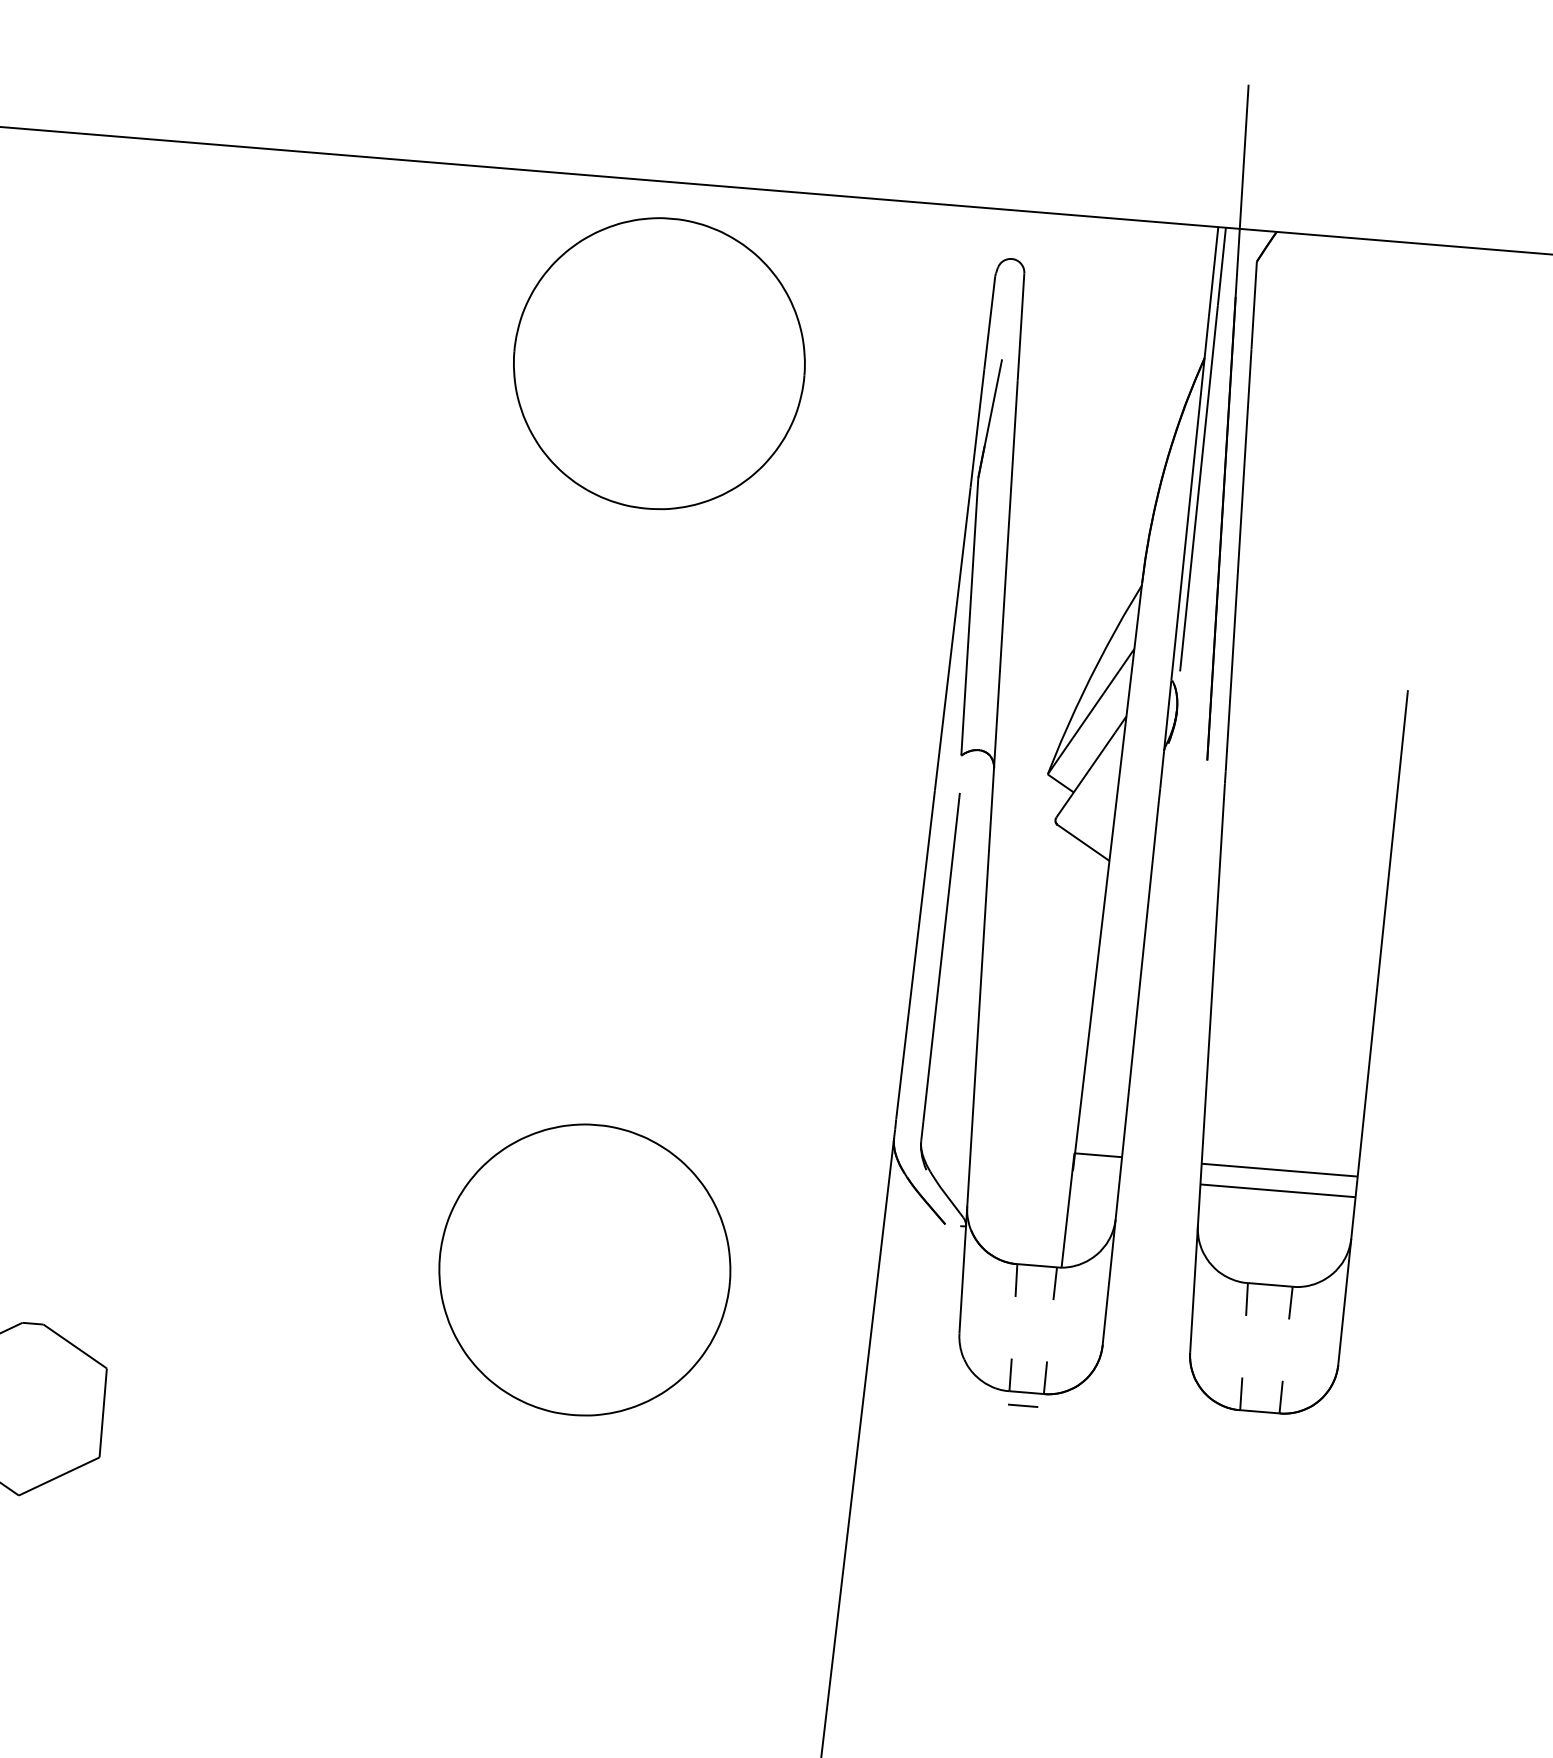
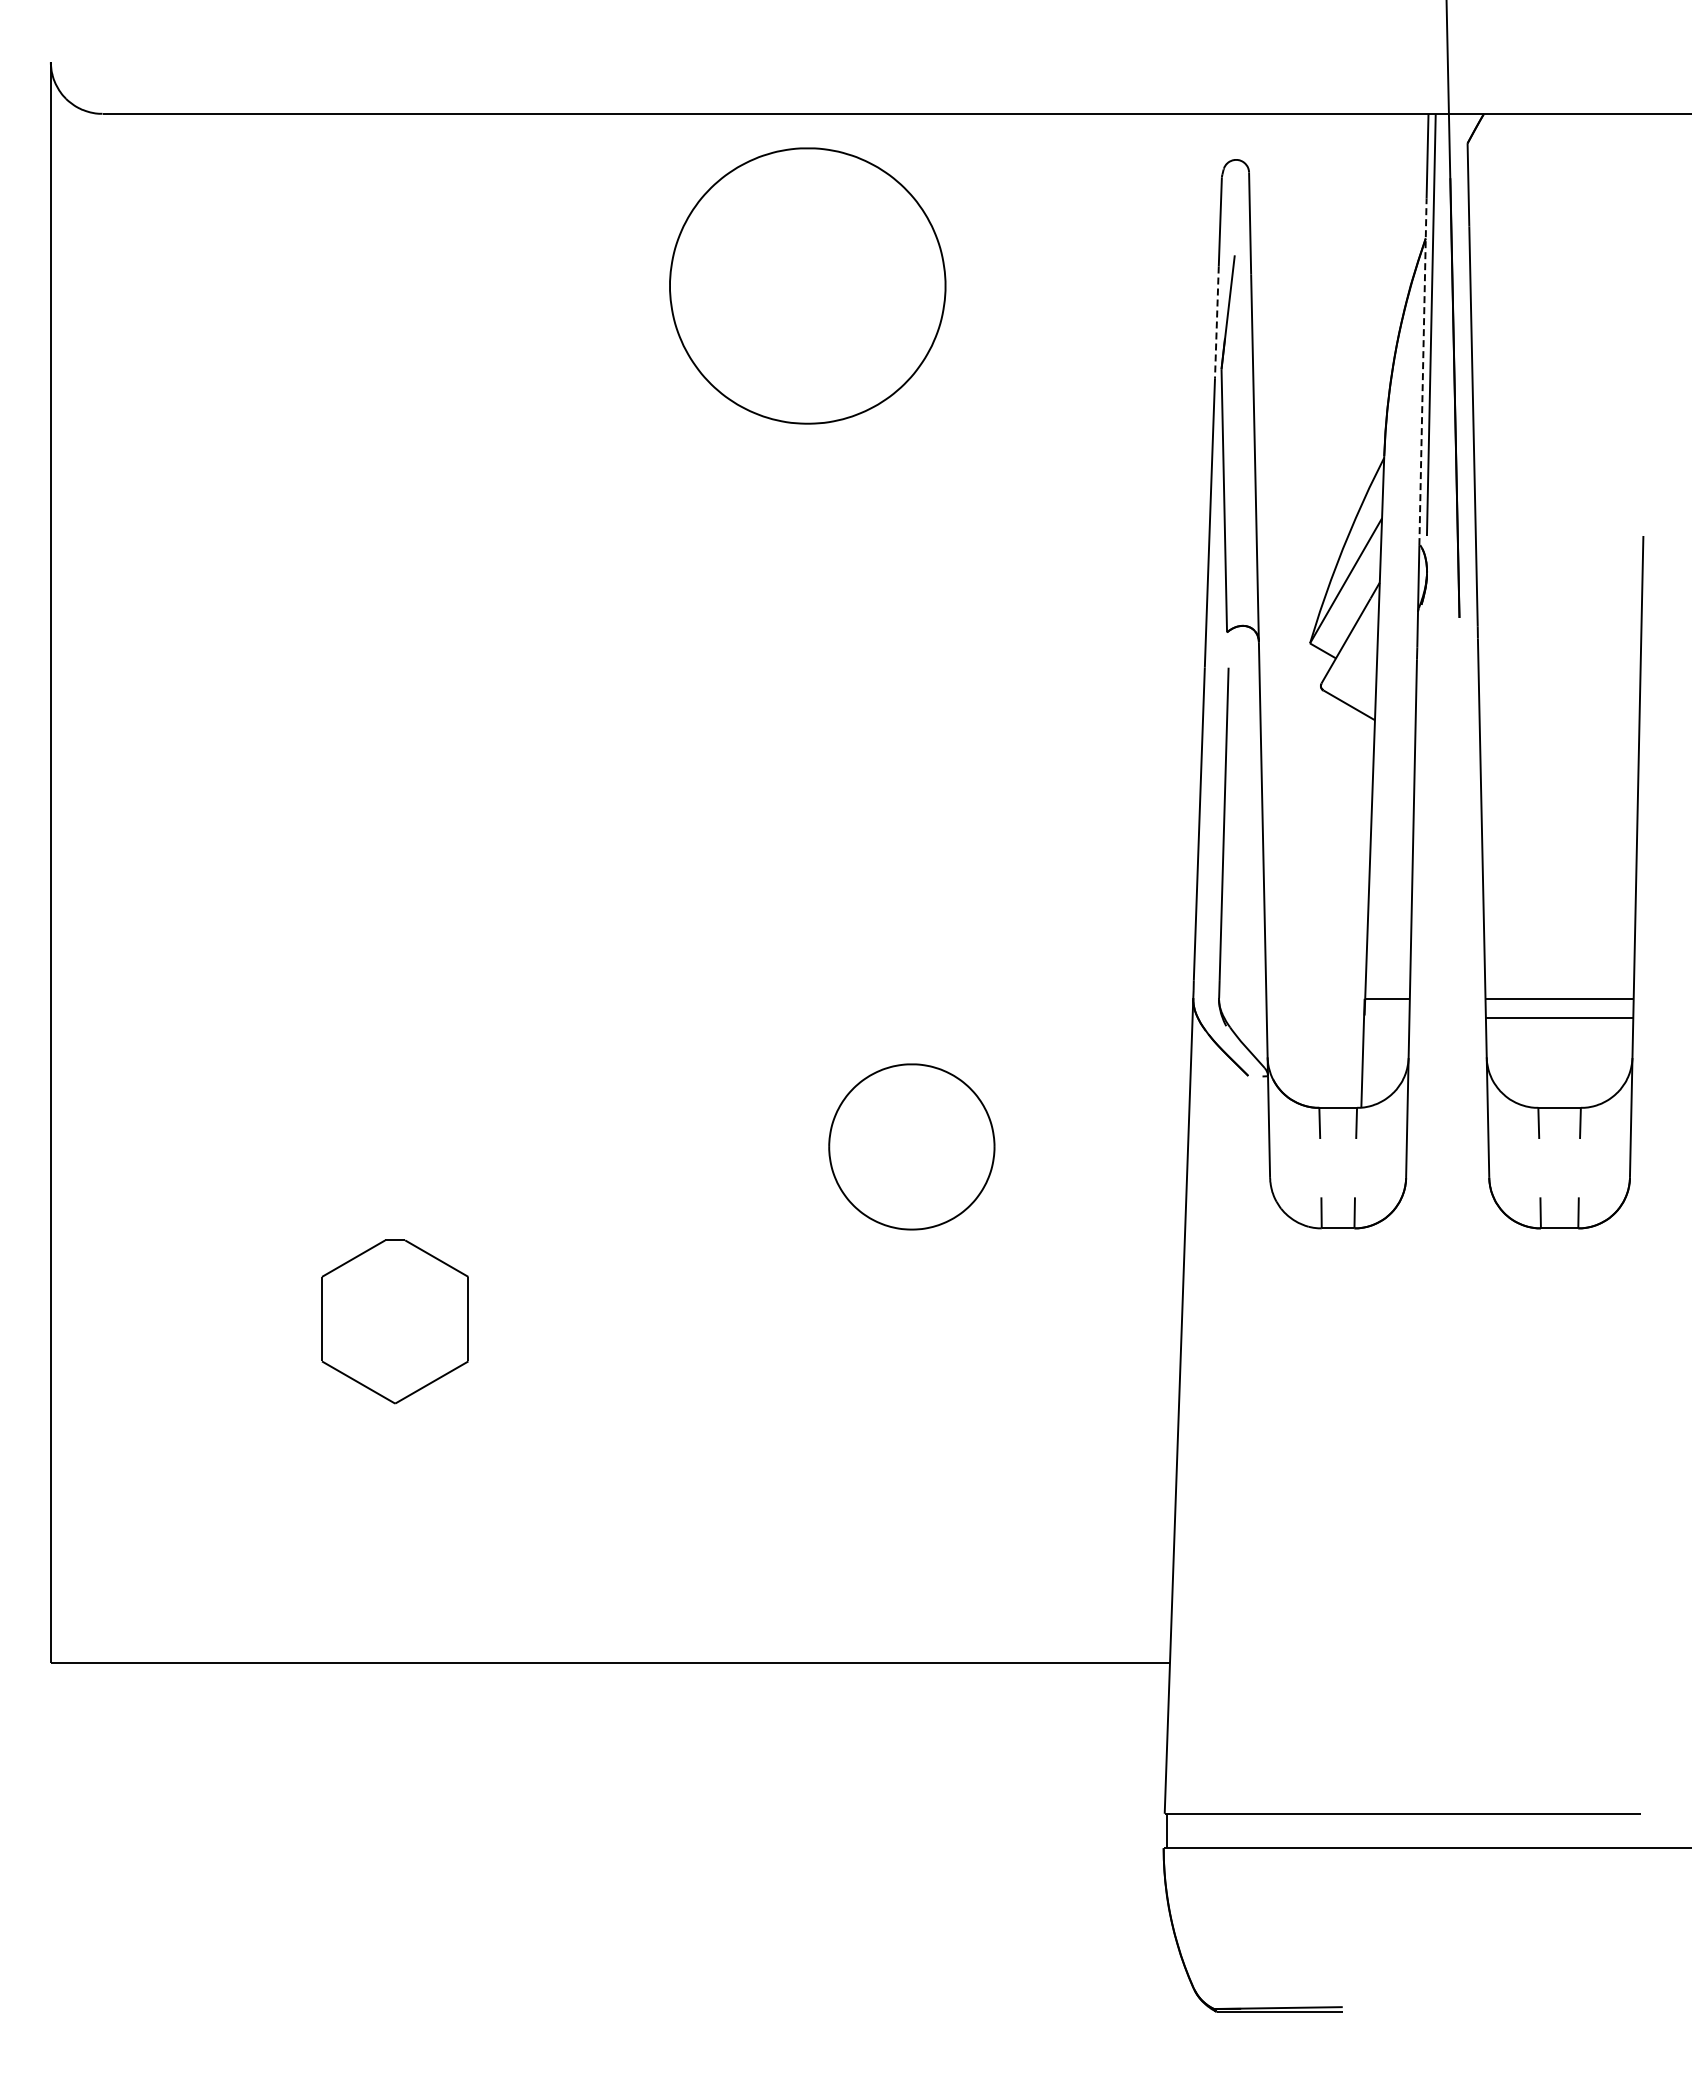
part: (659, 363) -> (807, 285), moved
line: (976, 429) -> (1216, 323), solid -> dashed
line: (1190, 497) -> (1423, 371), solid -> dashed
part: (584, 1269) -> (911, 1146), size x0.6
line: (1022, 1405) -> (1335, 1240), removed

